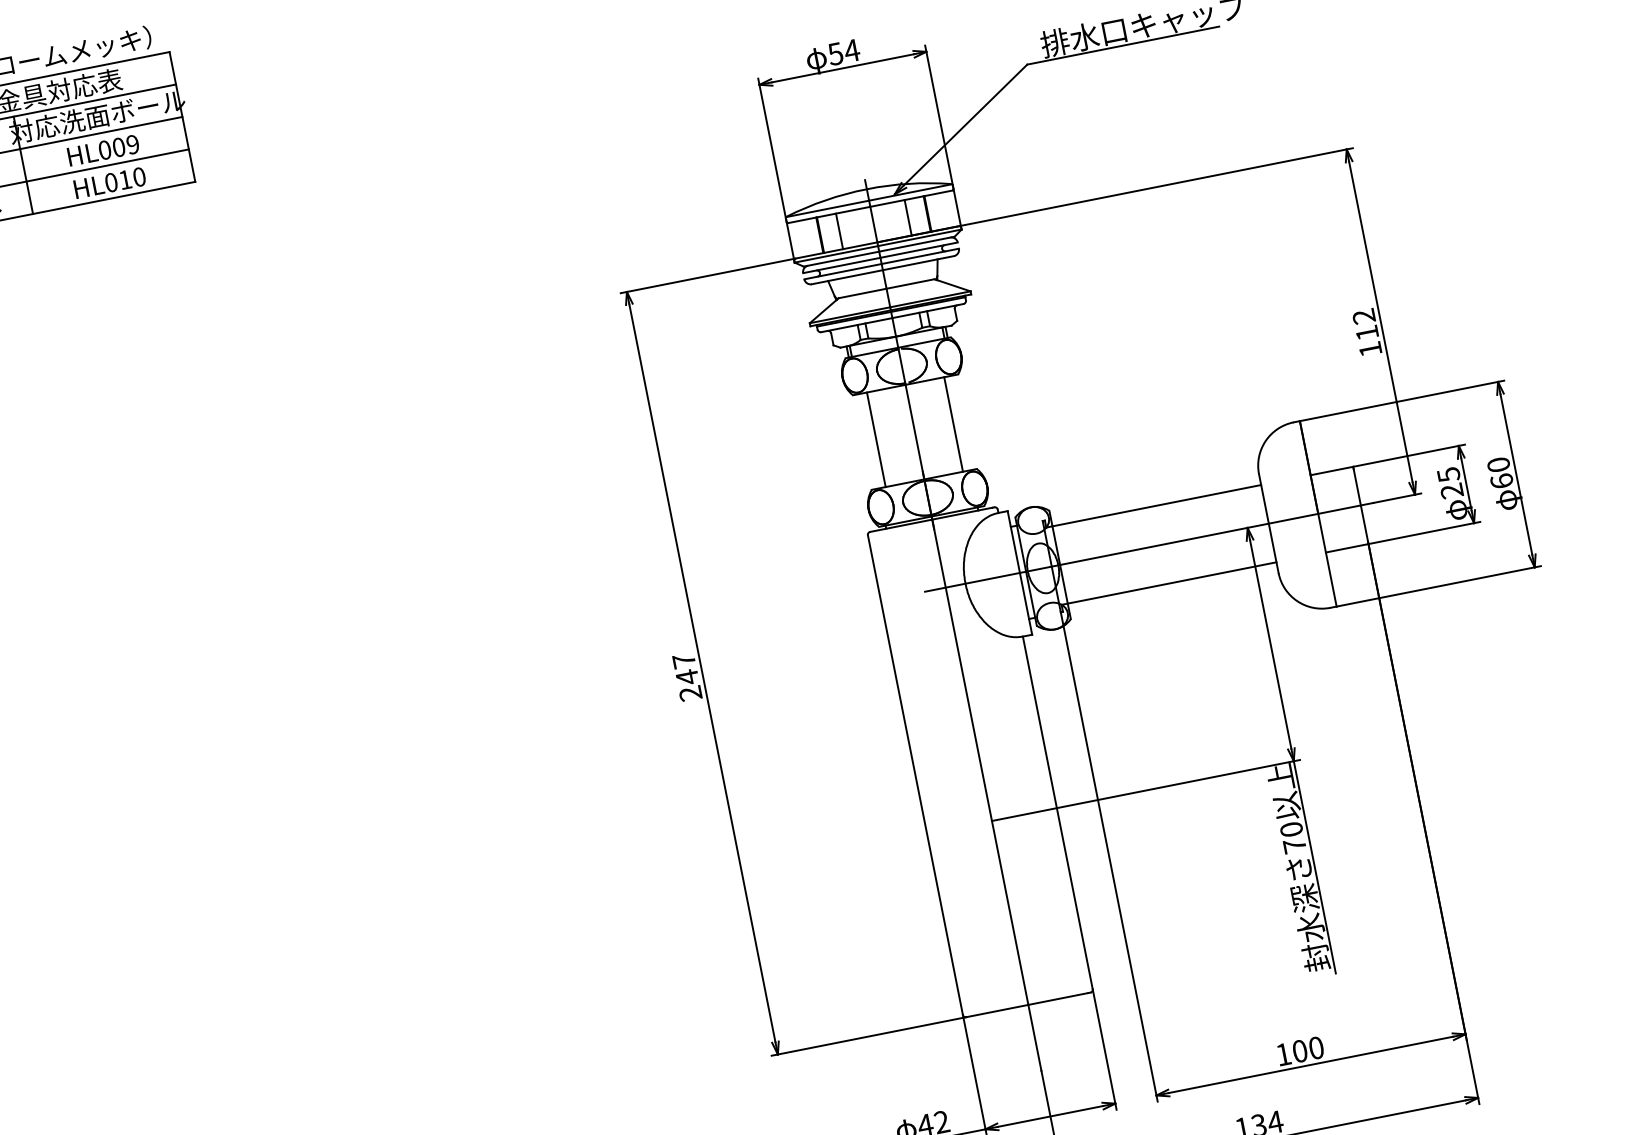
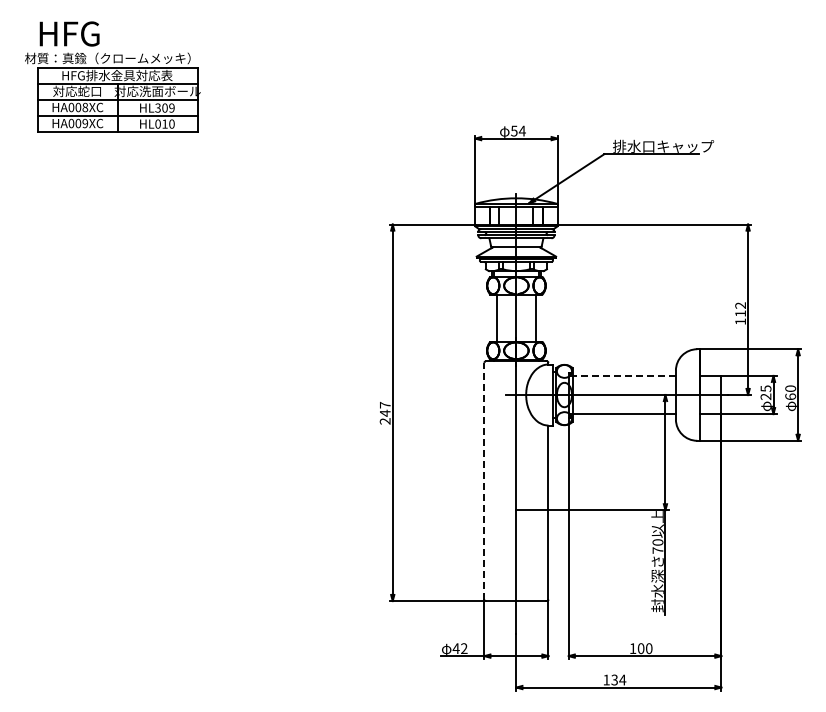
text: (103, 149) -> (157, 107), HL009 -> HL309
line: (1156, 504) -> (624, 375), solid -> dashed
line: (915, 773) -> (484, 480), solid -> dashed

